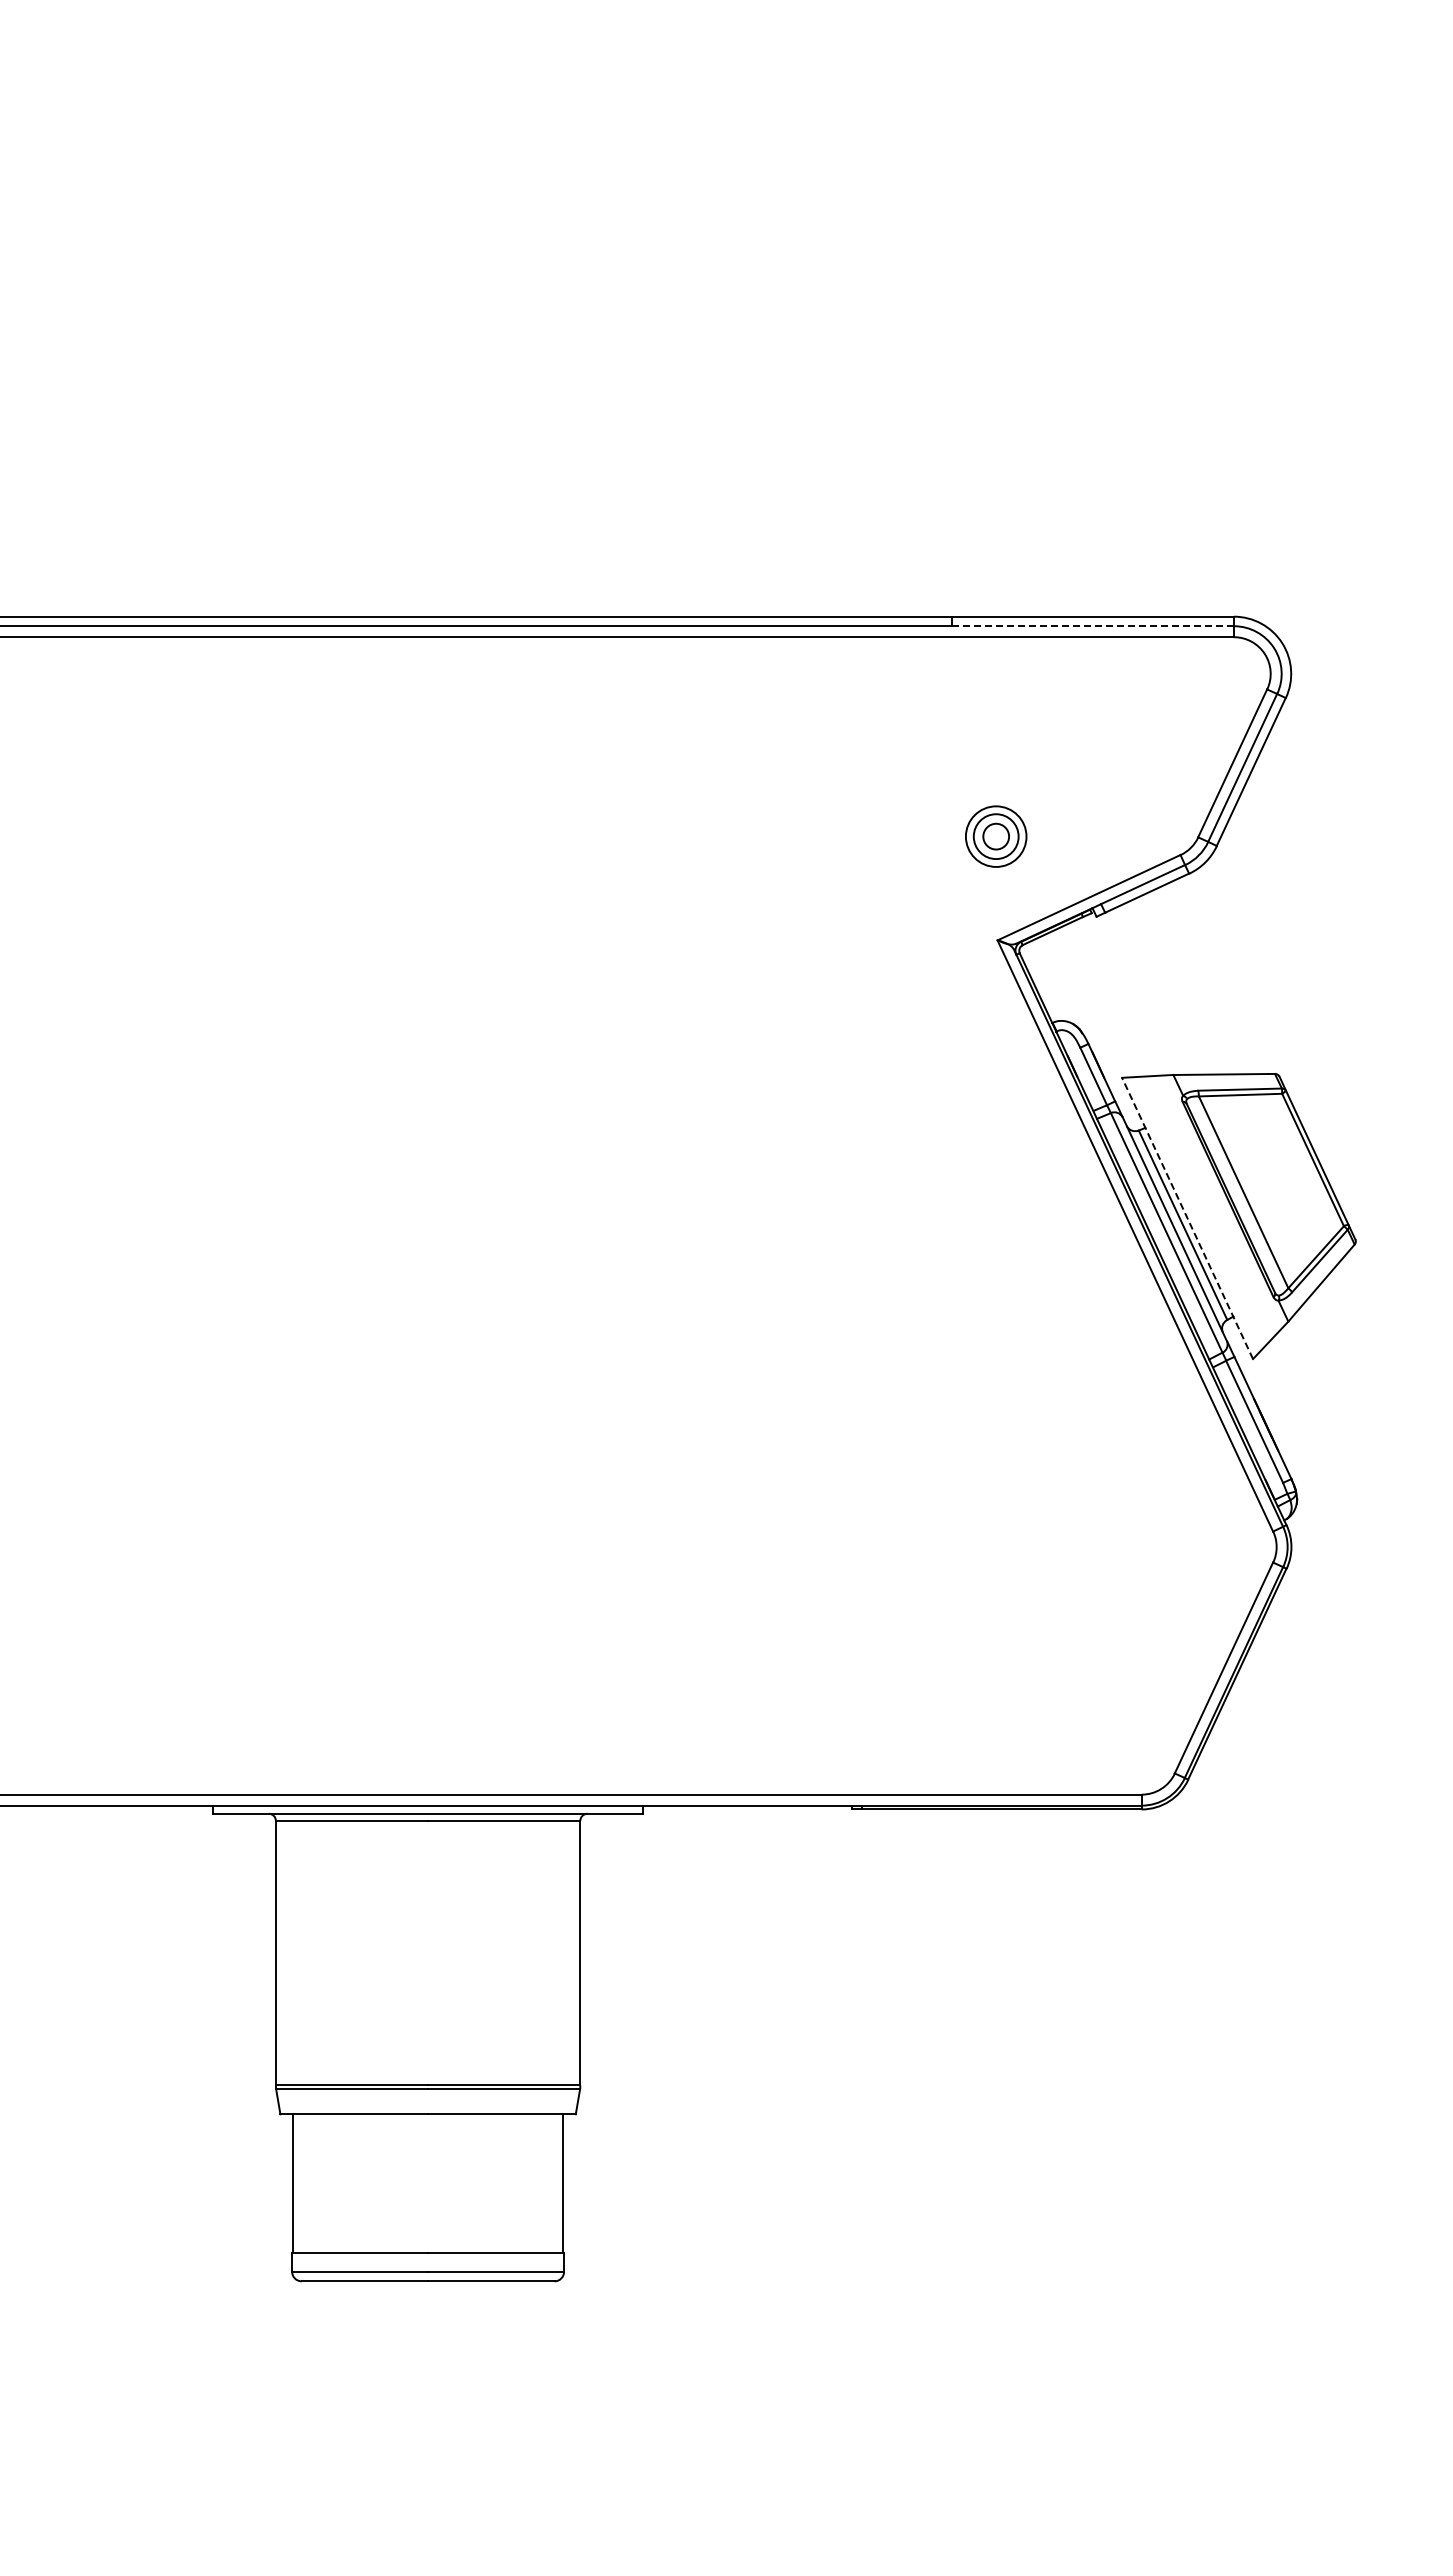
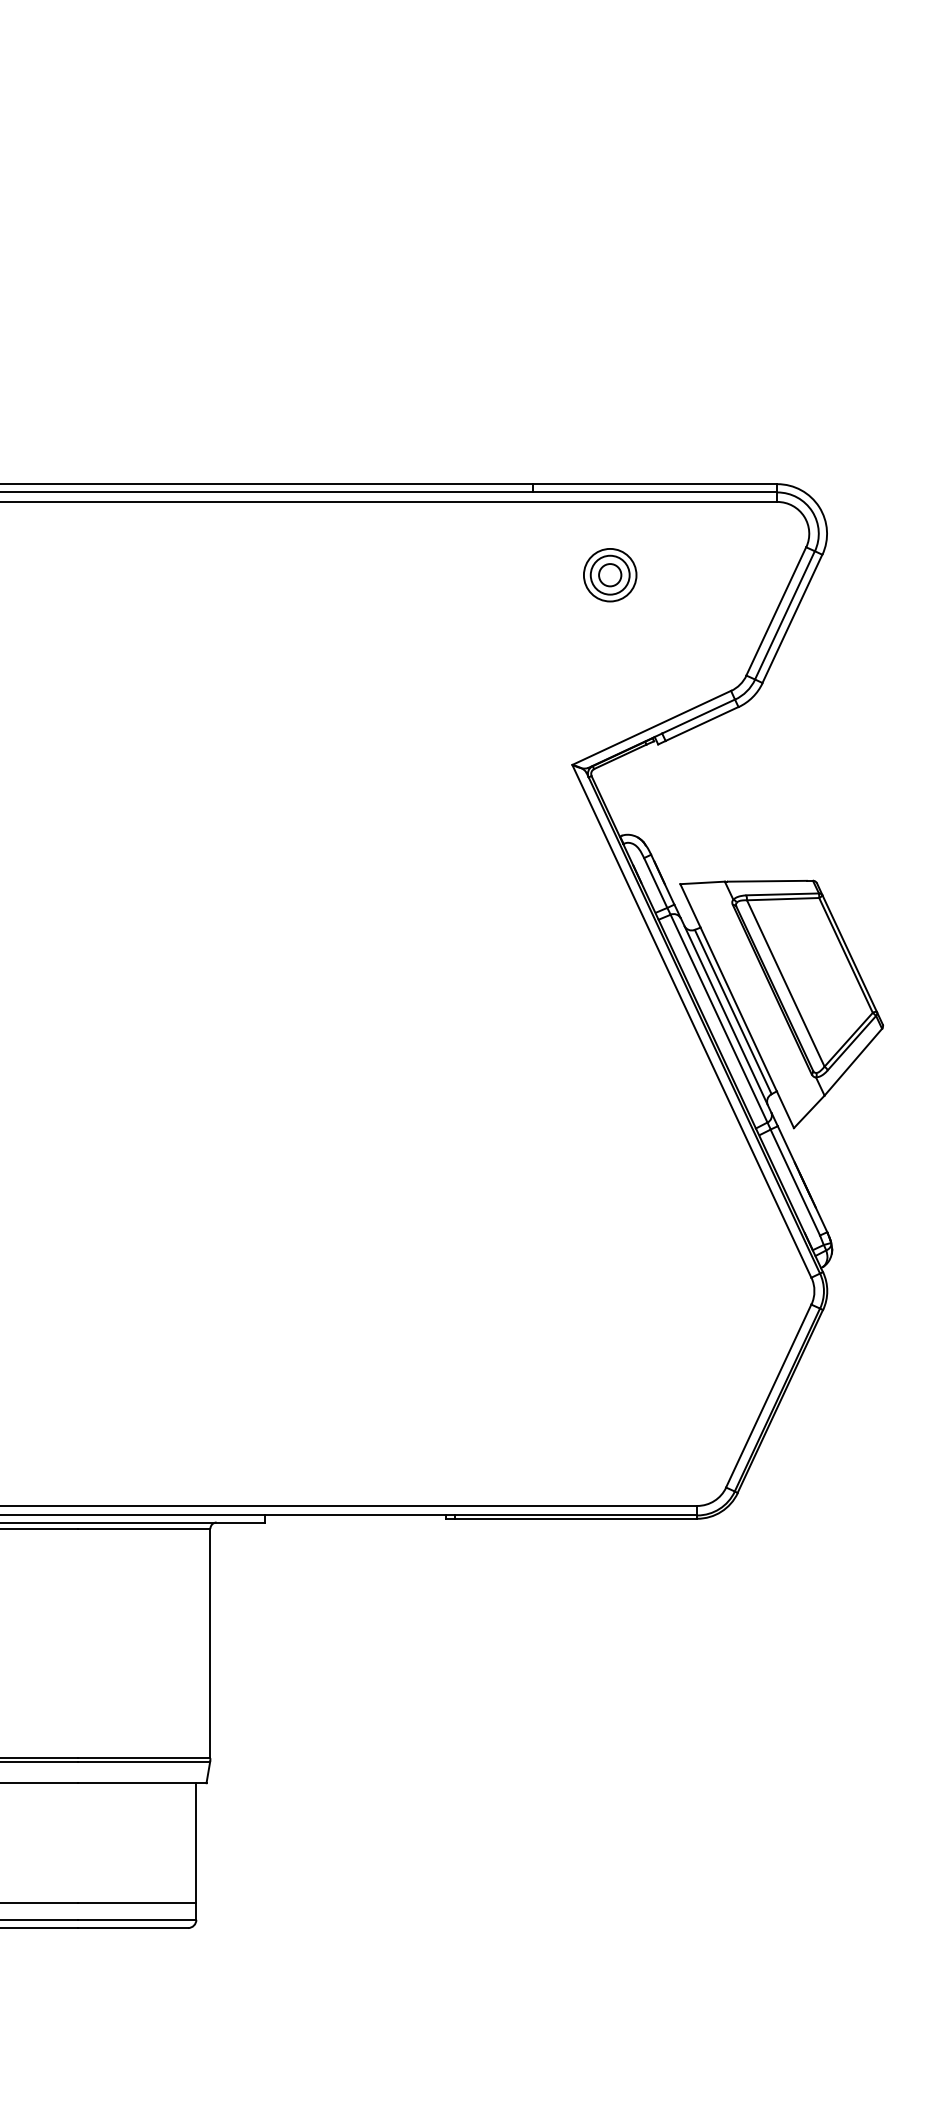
line: (1093, 626) -> (655, 492), dashed -> solid
part: (996, 836) -> (610, 575), moved
line: (1187, 1218) -> (737, 1006), dashed -> solid

